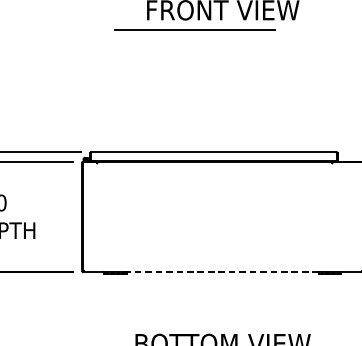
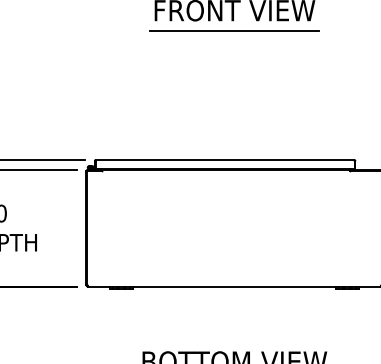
line: (195, 29) -> (234, 30), moved
line: (221, 272) -> (233, 286), dashed -> solid

